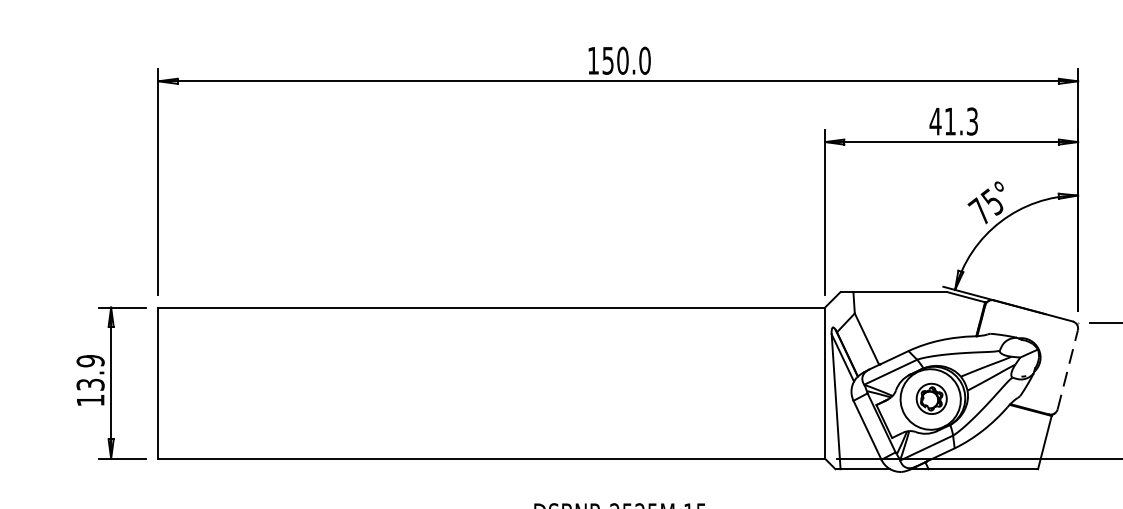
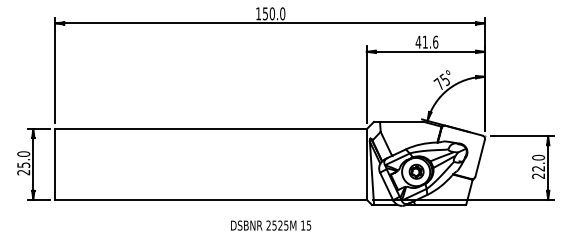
text: (972, 119) -> (435, 41), 41.3 -> 41.6
line: (1068, 368) -> (480, 157), dashed -> solid
text: (90, 381) -> (23, 163), 13.9 -> 25.0

